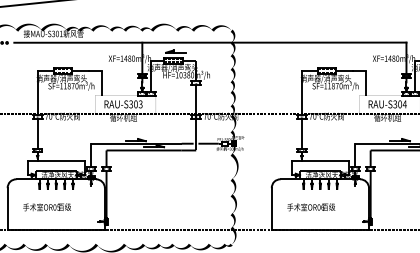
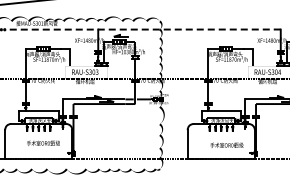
line: (209, 42) -> (144, 29), solid -> dashed
text: (47, 206) -> (43, 142), moved
text: (310, 206) -> (226, 144), moved

